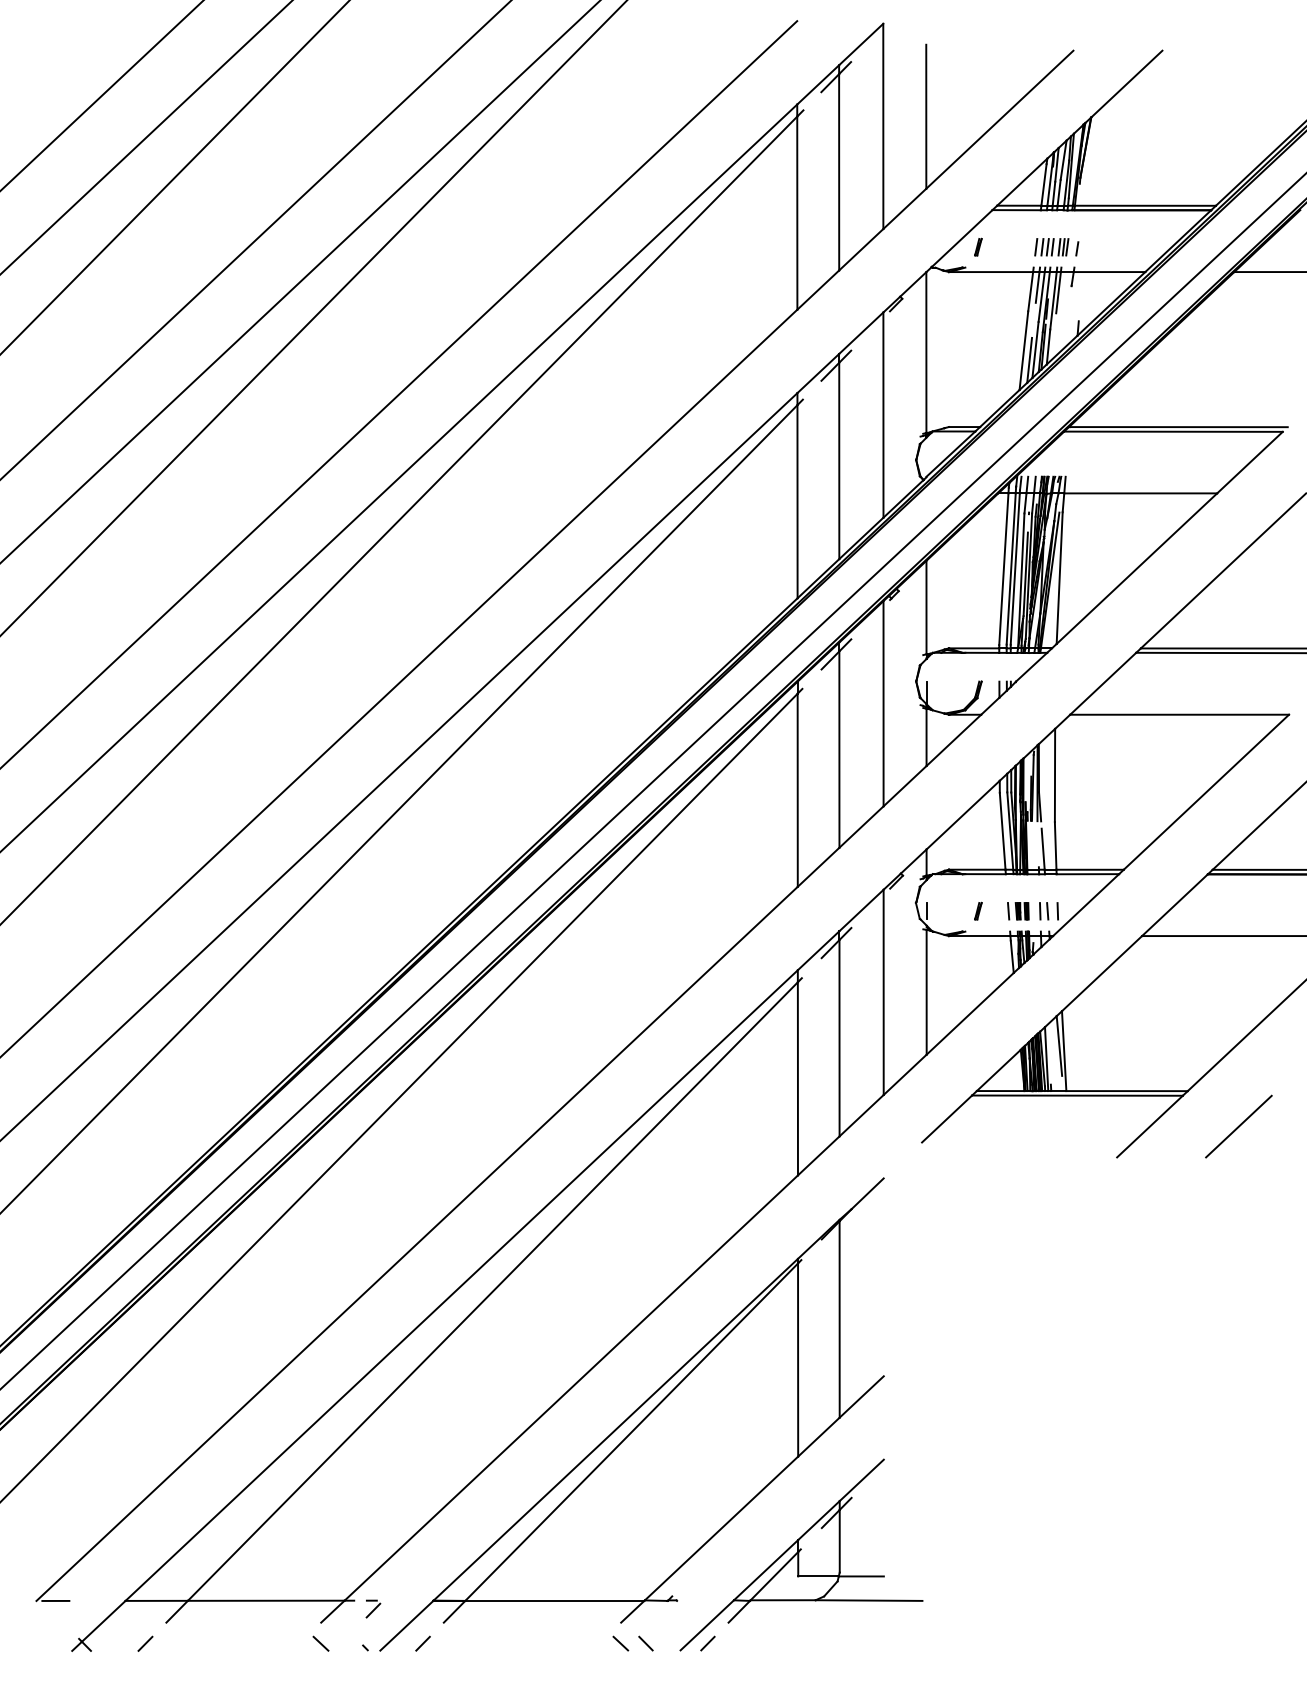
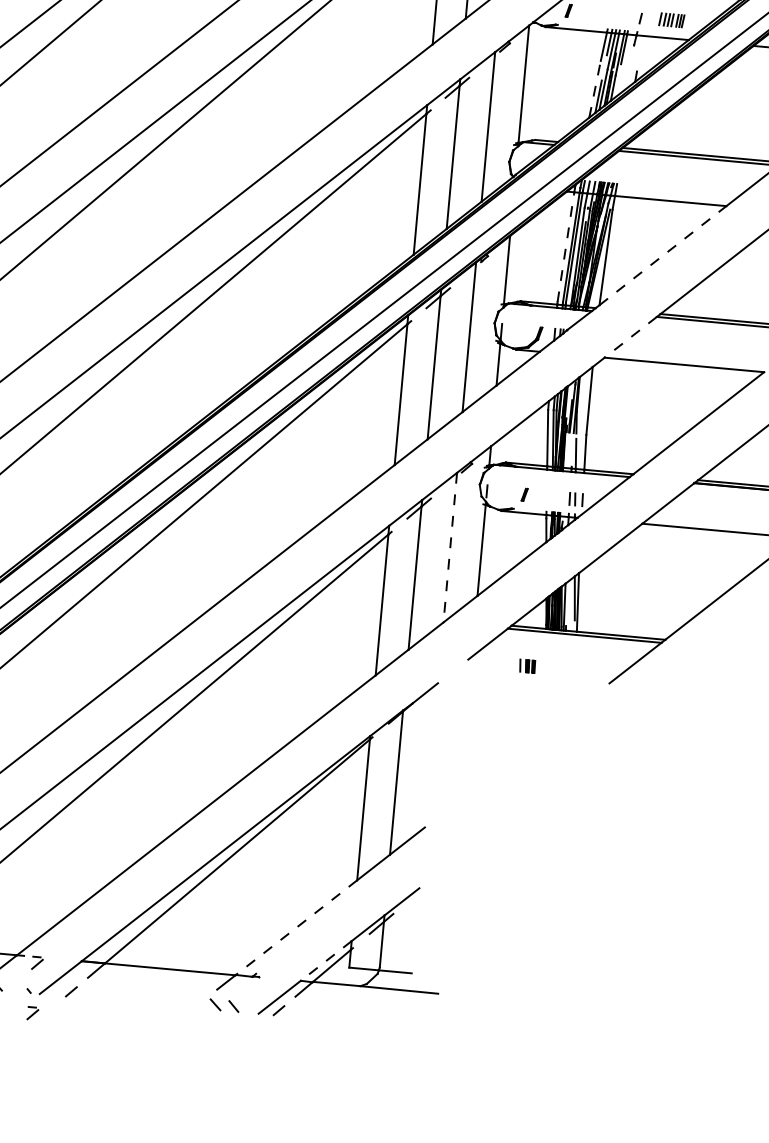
part: (1051, 247) -> (671, 20), moved
line: (1023, 350) -> (594, 89), solid -> dashed
line: (1137, 568) -> (663, 255), solid -> dashed
line: (1003, 569) -> (565, 247), solid -> dashed
line: (1102, 684) -> (630, 337), solid -> dashed
part: (1018, 911) -> (527, 666), moved
line: (883, 992) -> (450, 547), solid -> dashed
line: (1238, 1126) -> (699, 668), removed
line: (721, 1528) -> (296, 927), solid -> dashed
line: (765, 1570) -> (325, 961), solid -> dashed
part: (373, 1677) -> (33, 1013), added

